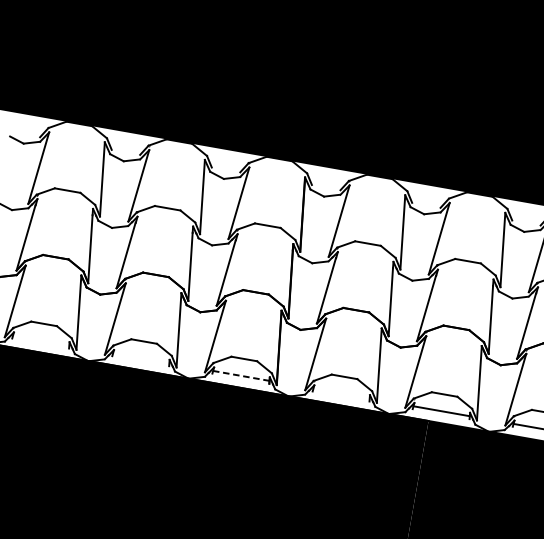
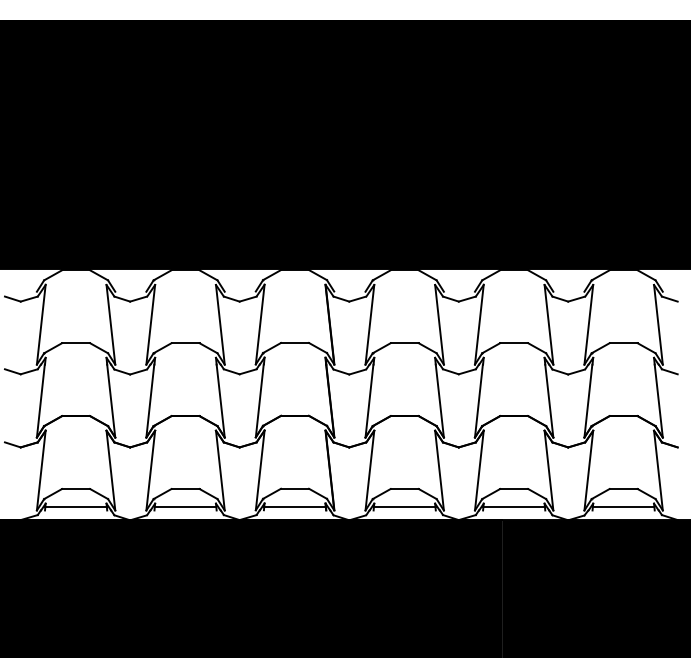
line: (40, 340) -> (75, 507), added
line: (141, 358) -> (185, 507), added
line: (241, 376) -> (295, 507), dashed -> solid
line: (341, 393) -> (404, 507), added

